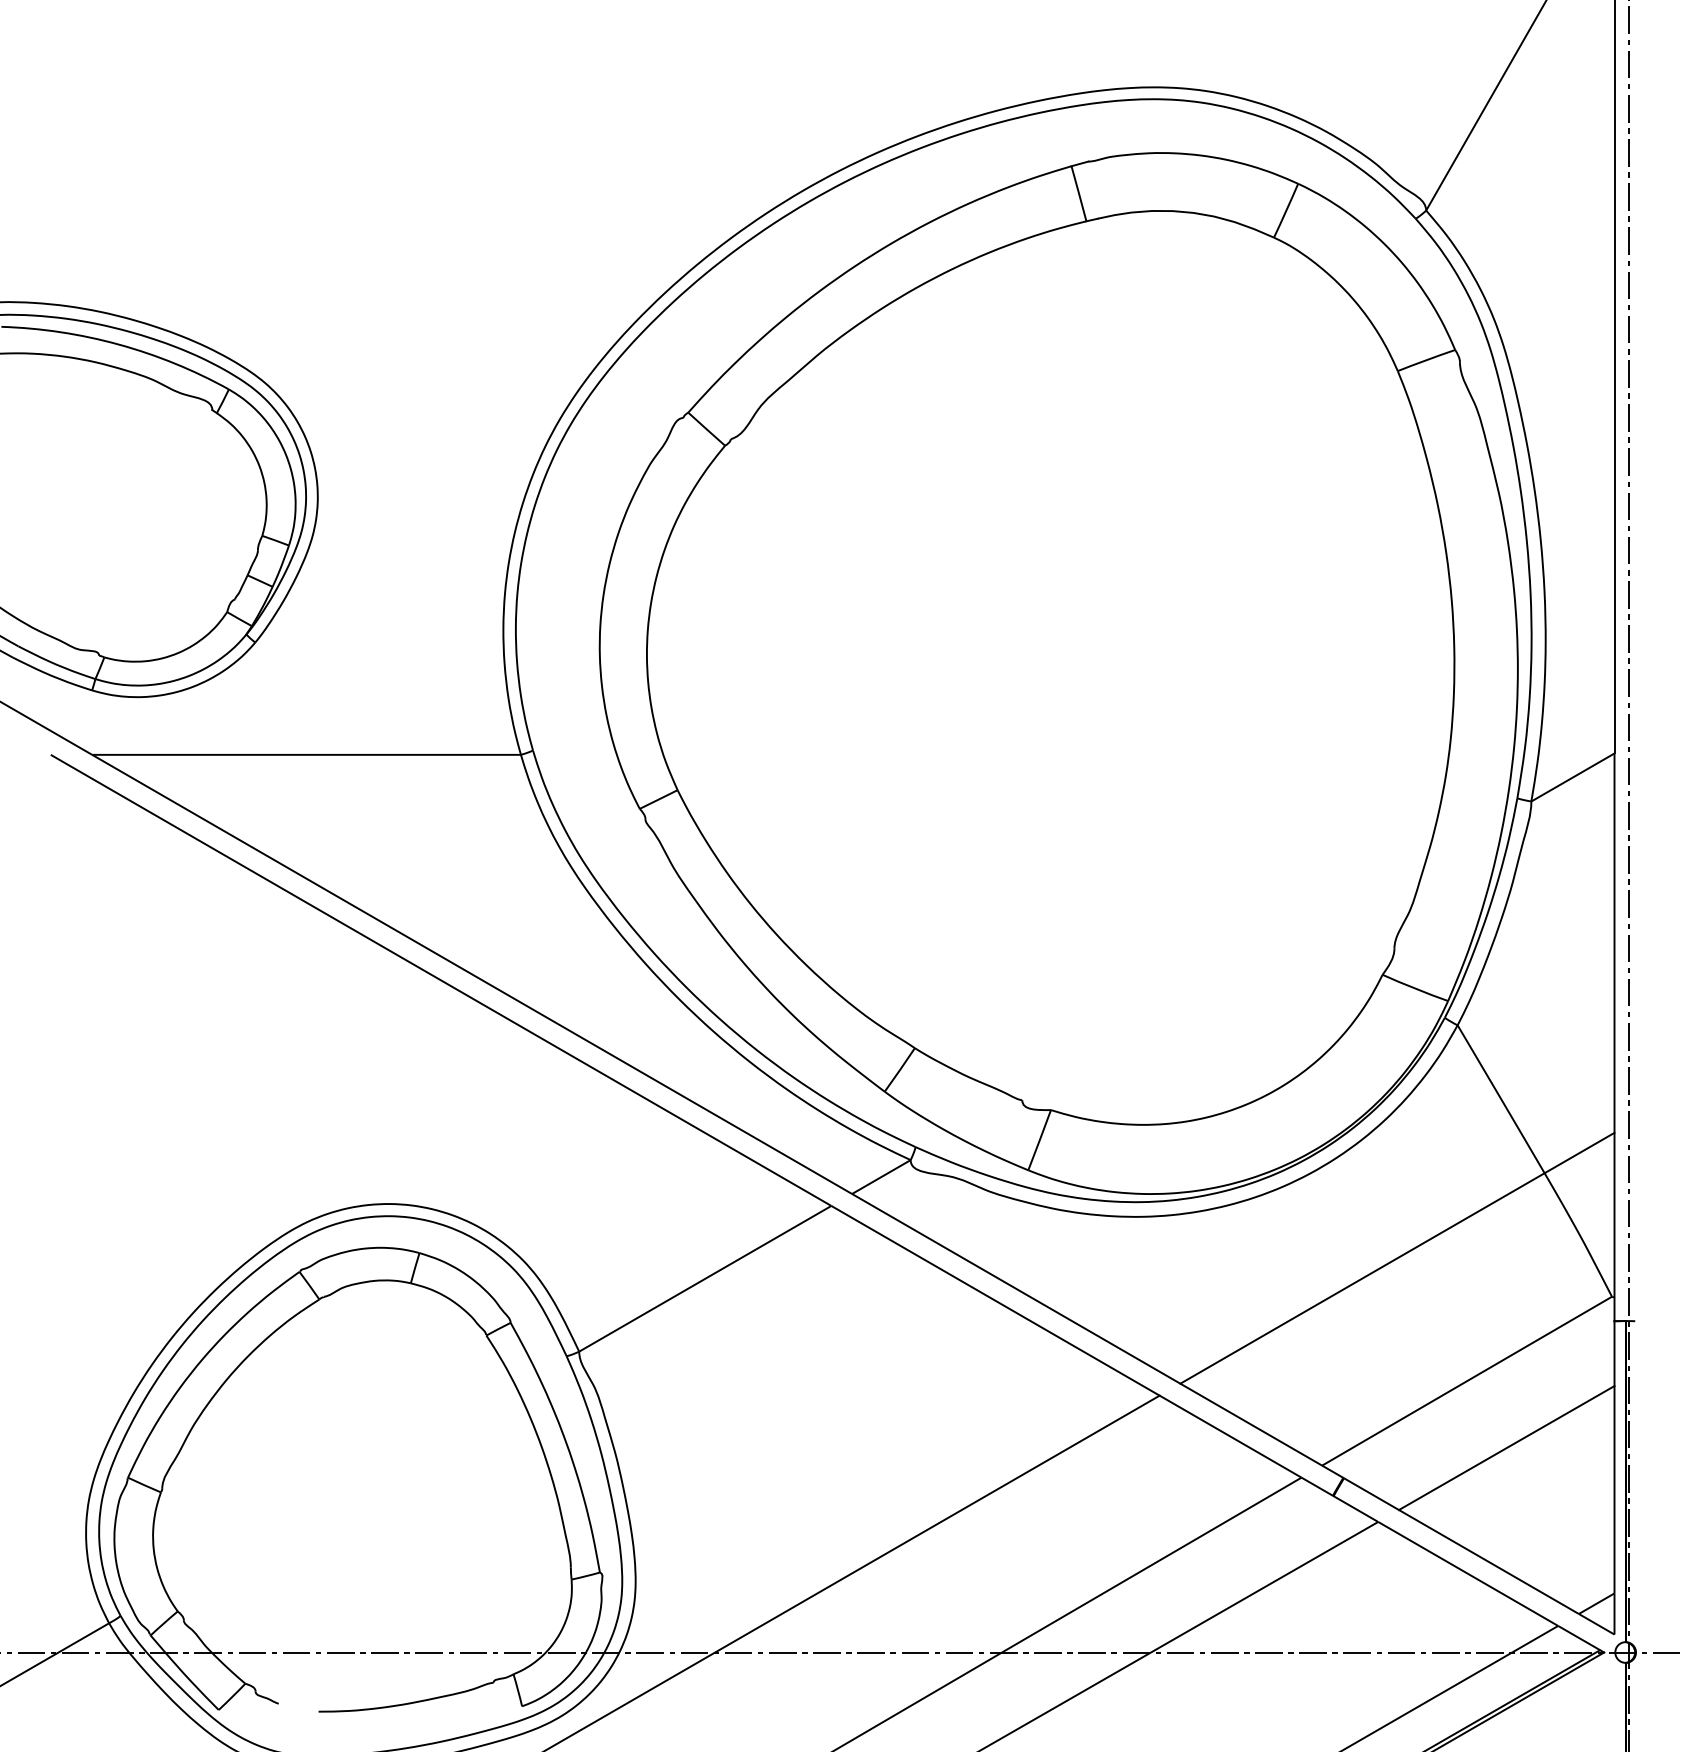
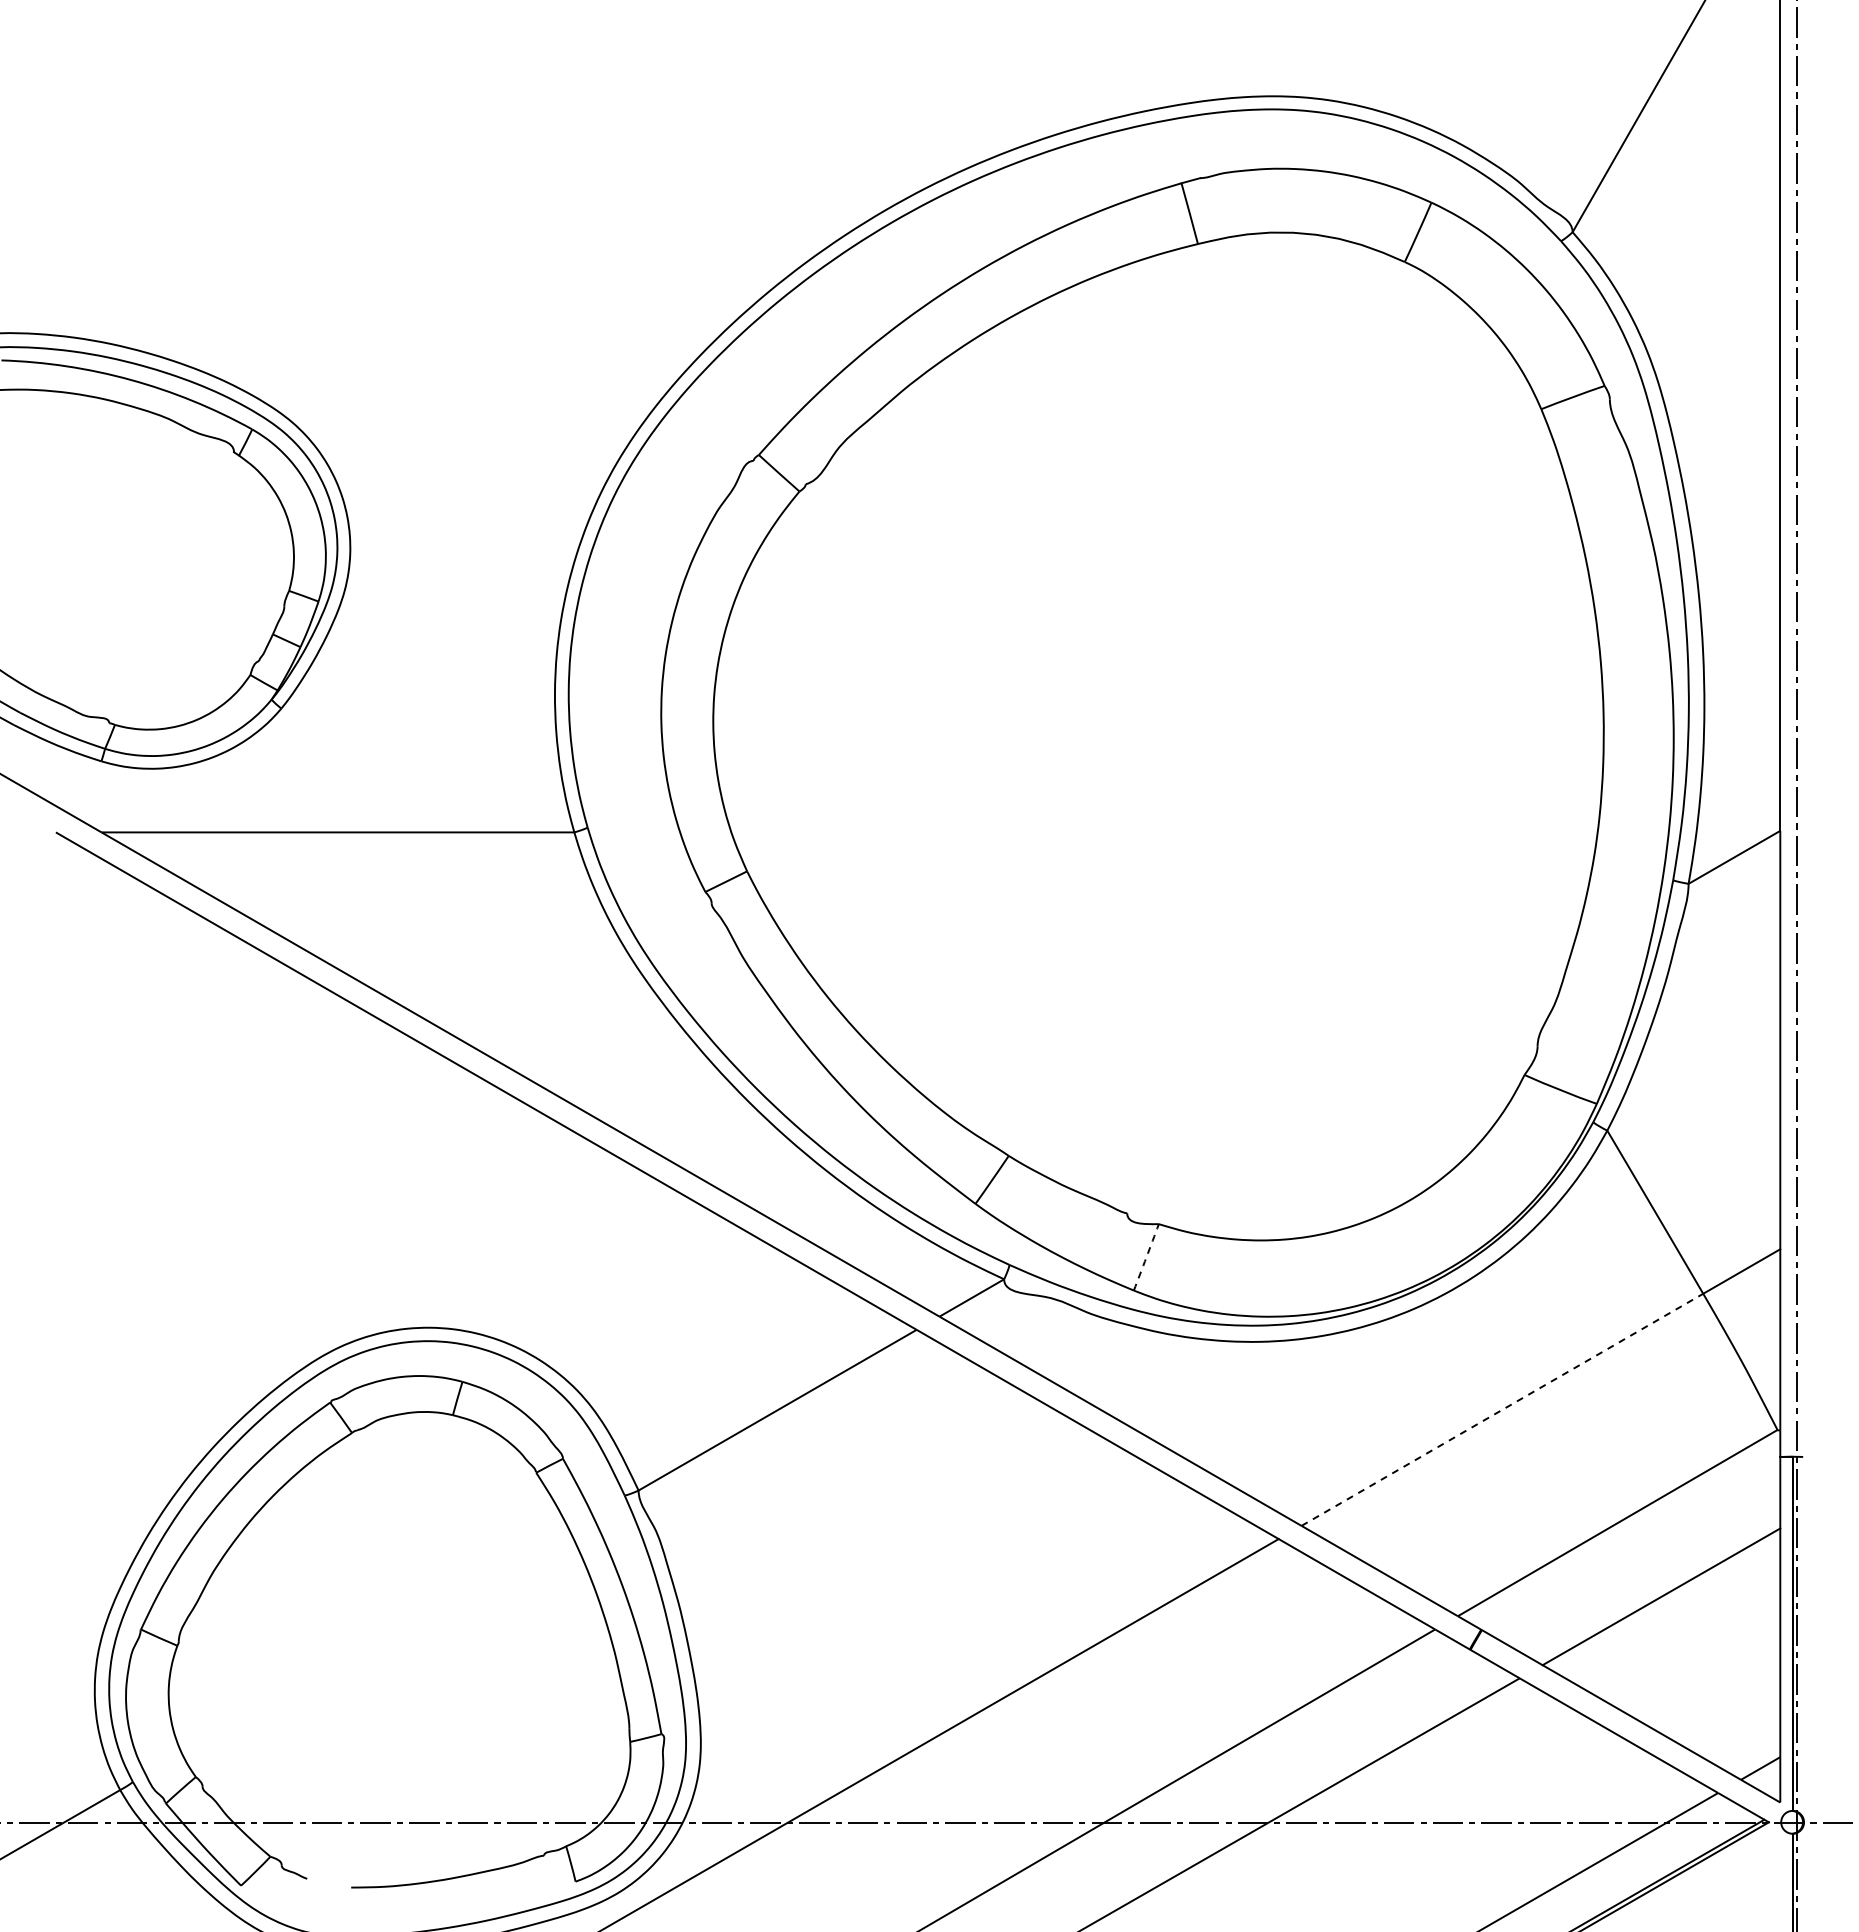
arc: (1039, 1140) -> (1146, 1257), solid -> dashed
line: (1362, 1278) -> (1502, 1409), solid -> dashed

